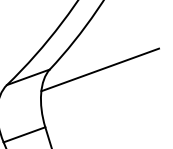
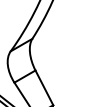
line: (99, 70) -> (59, 34), removed

